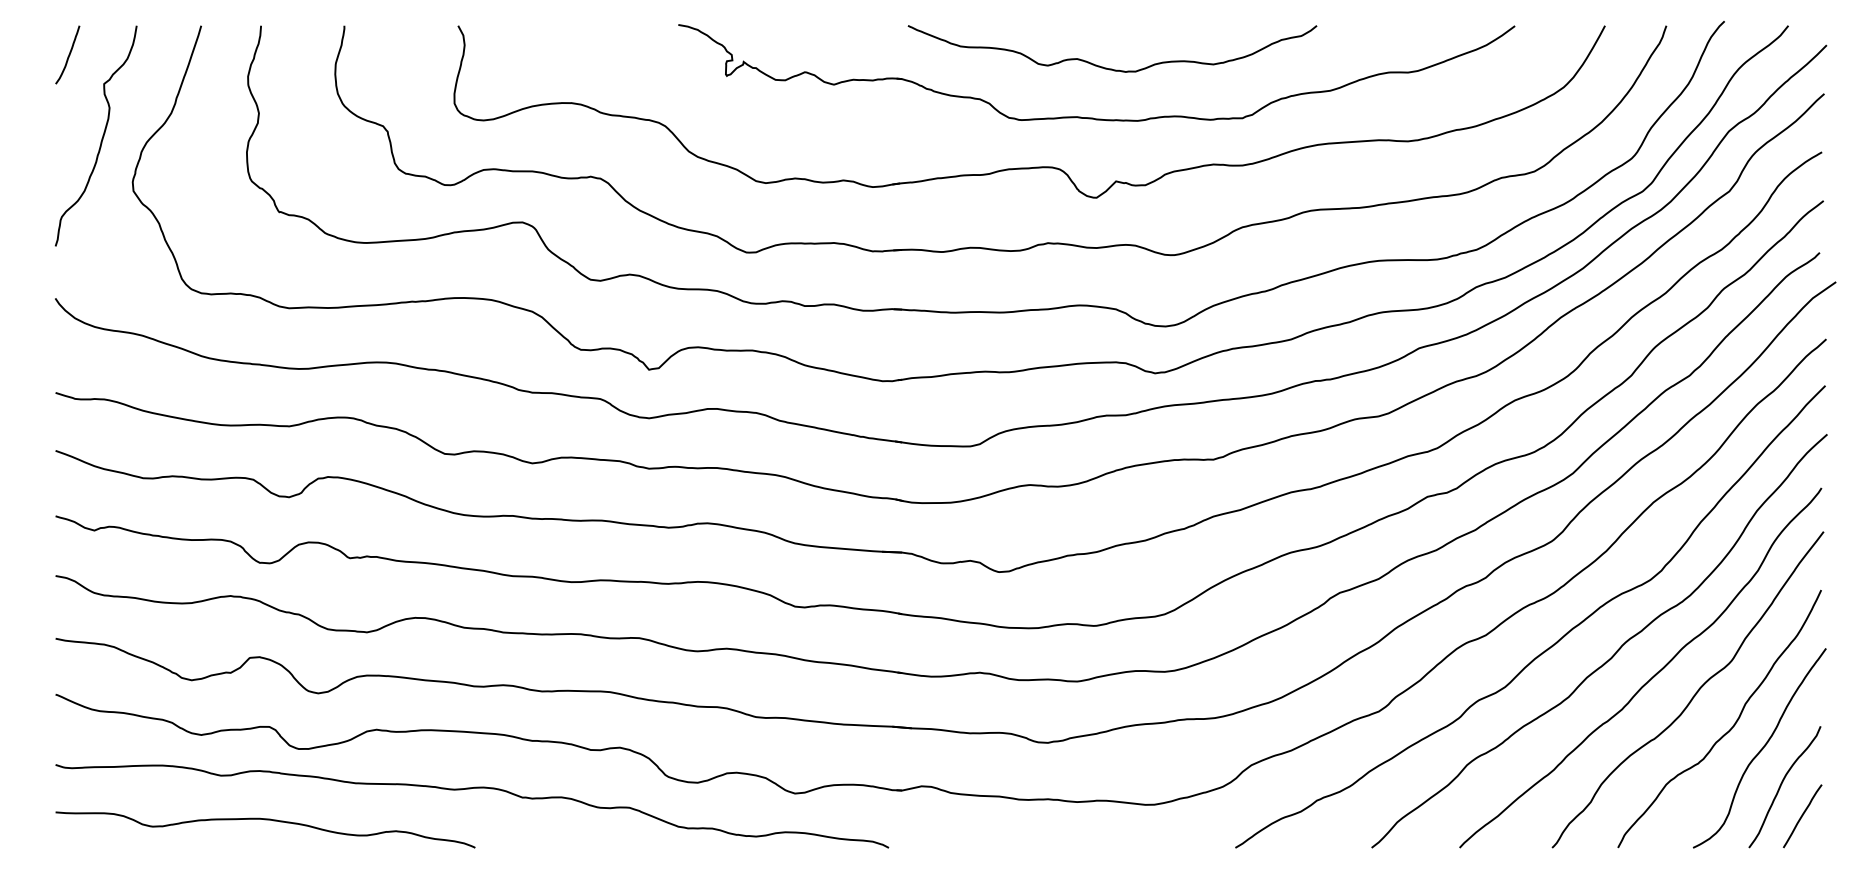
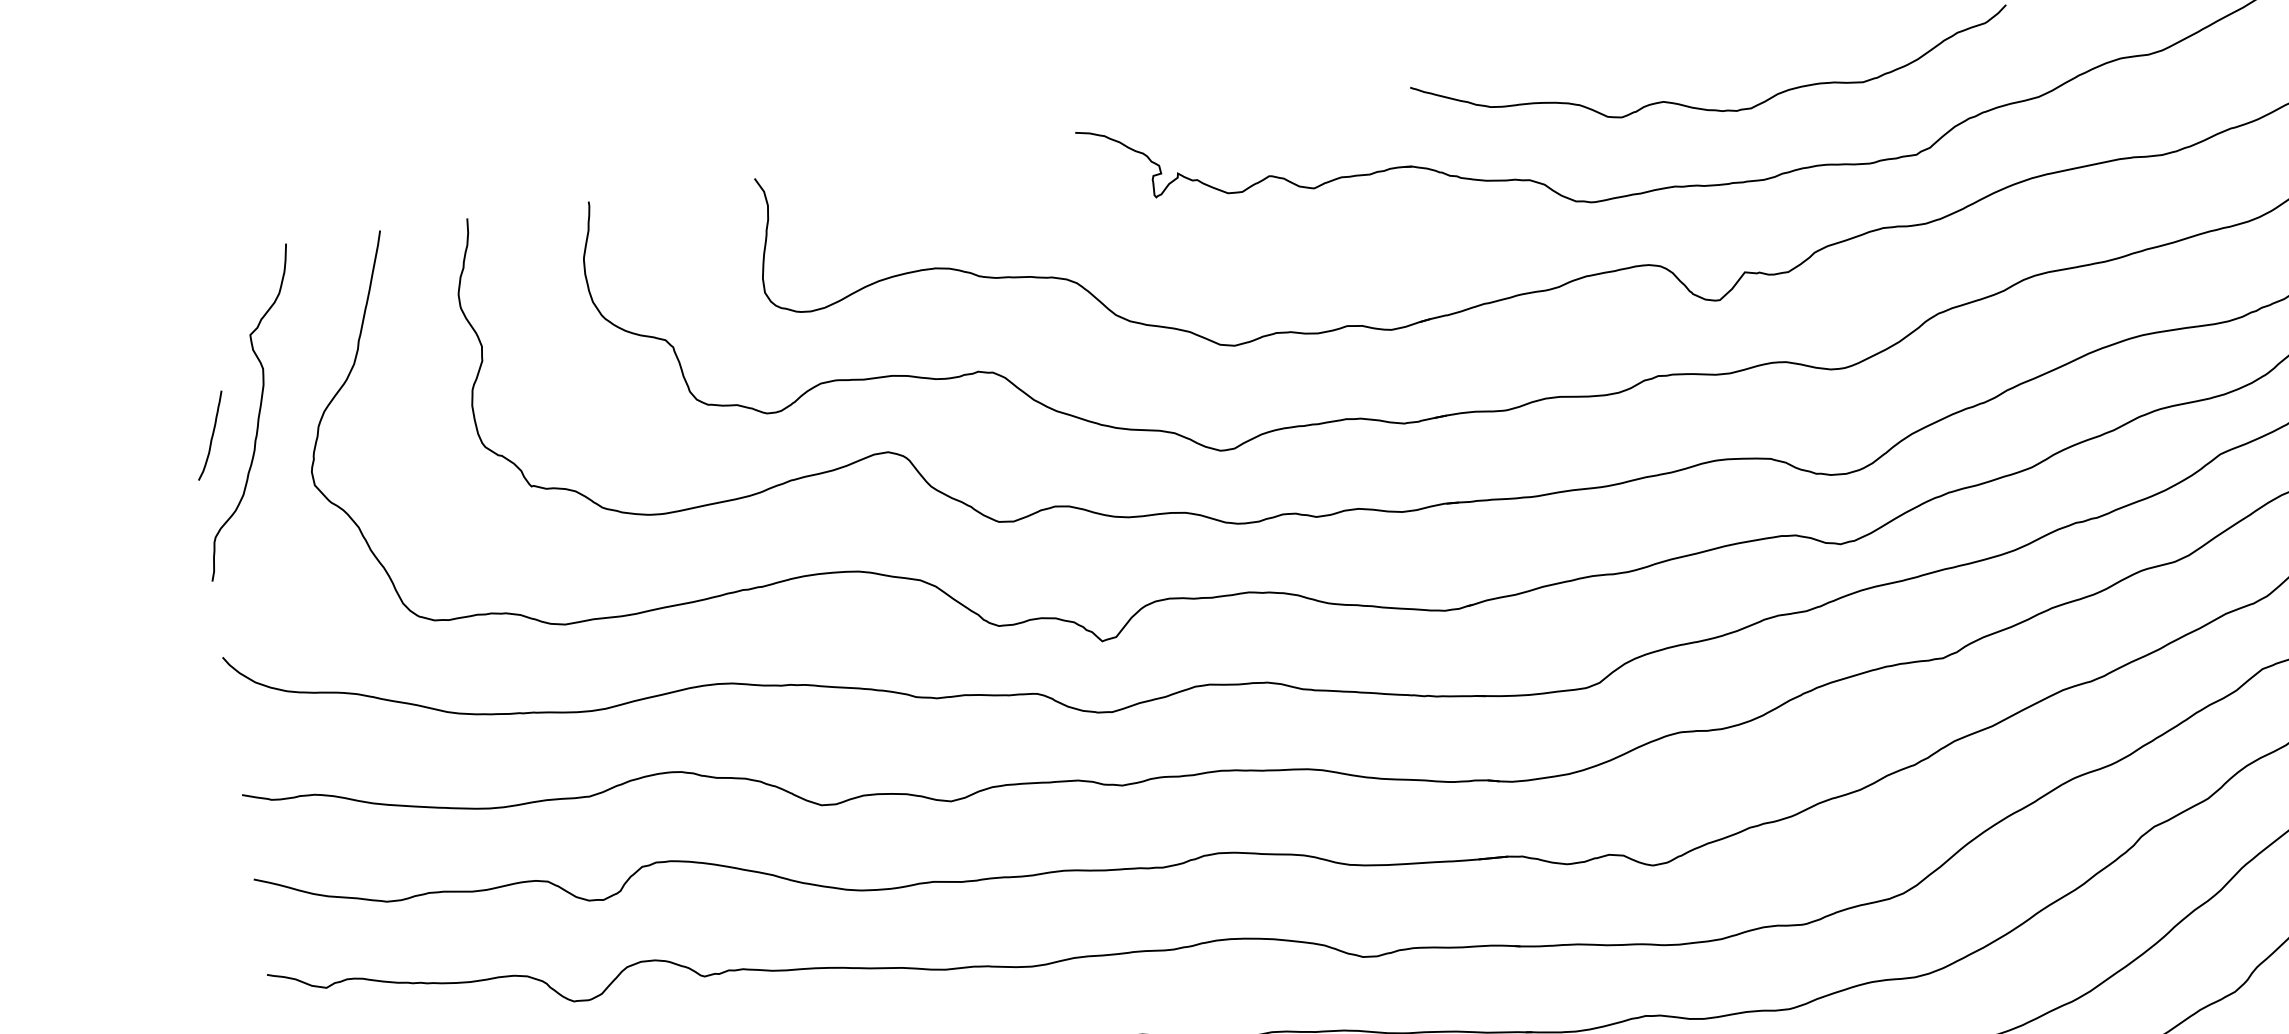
curve: (68, 54) -> (211, 434), moved

